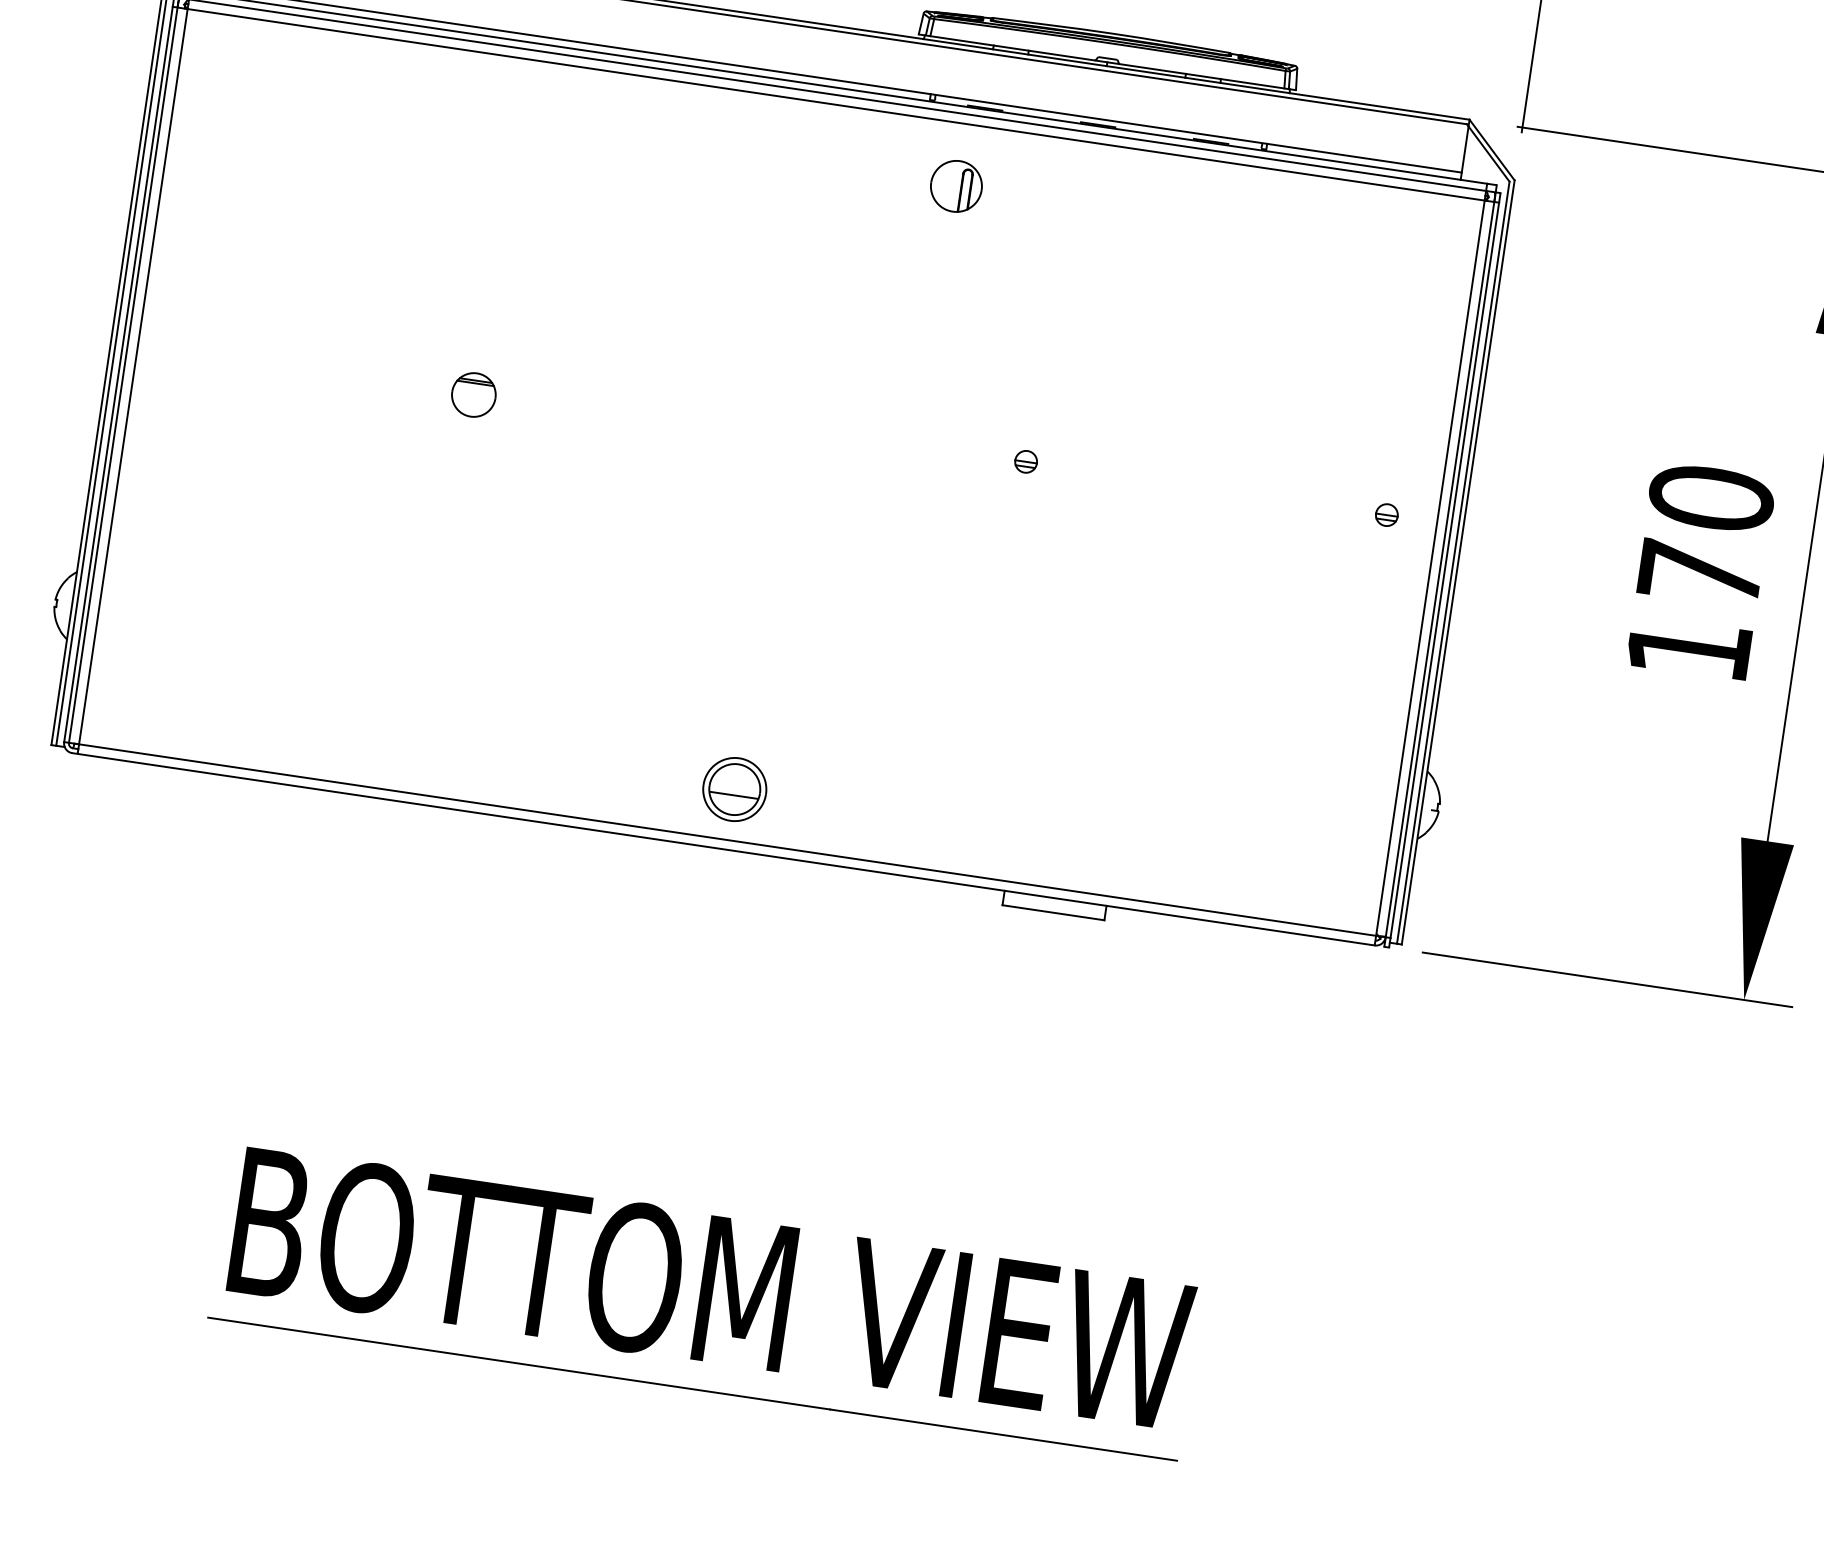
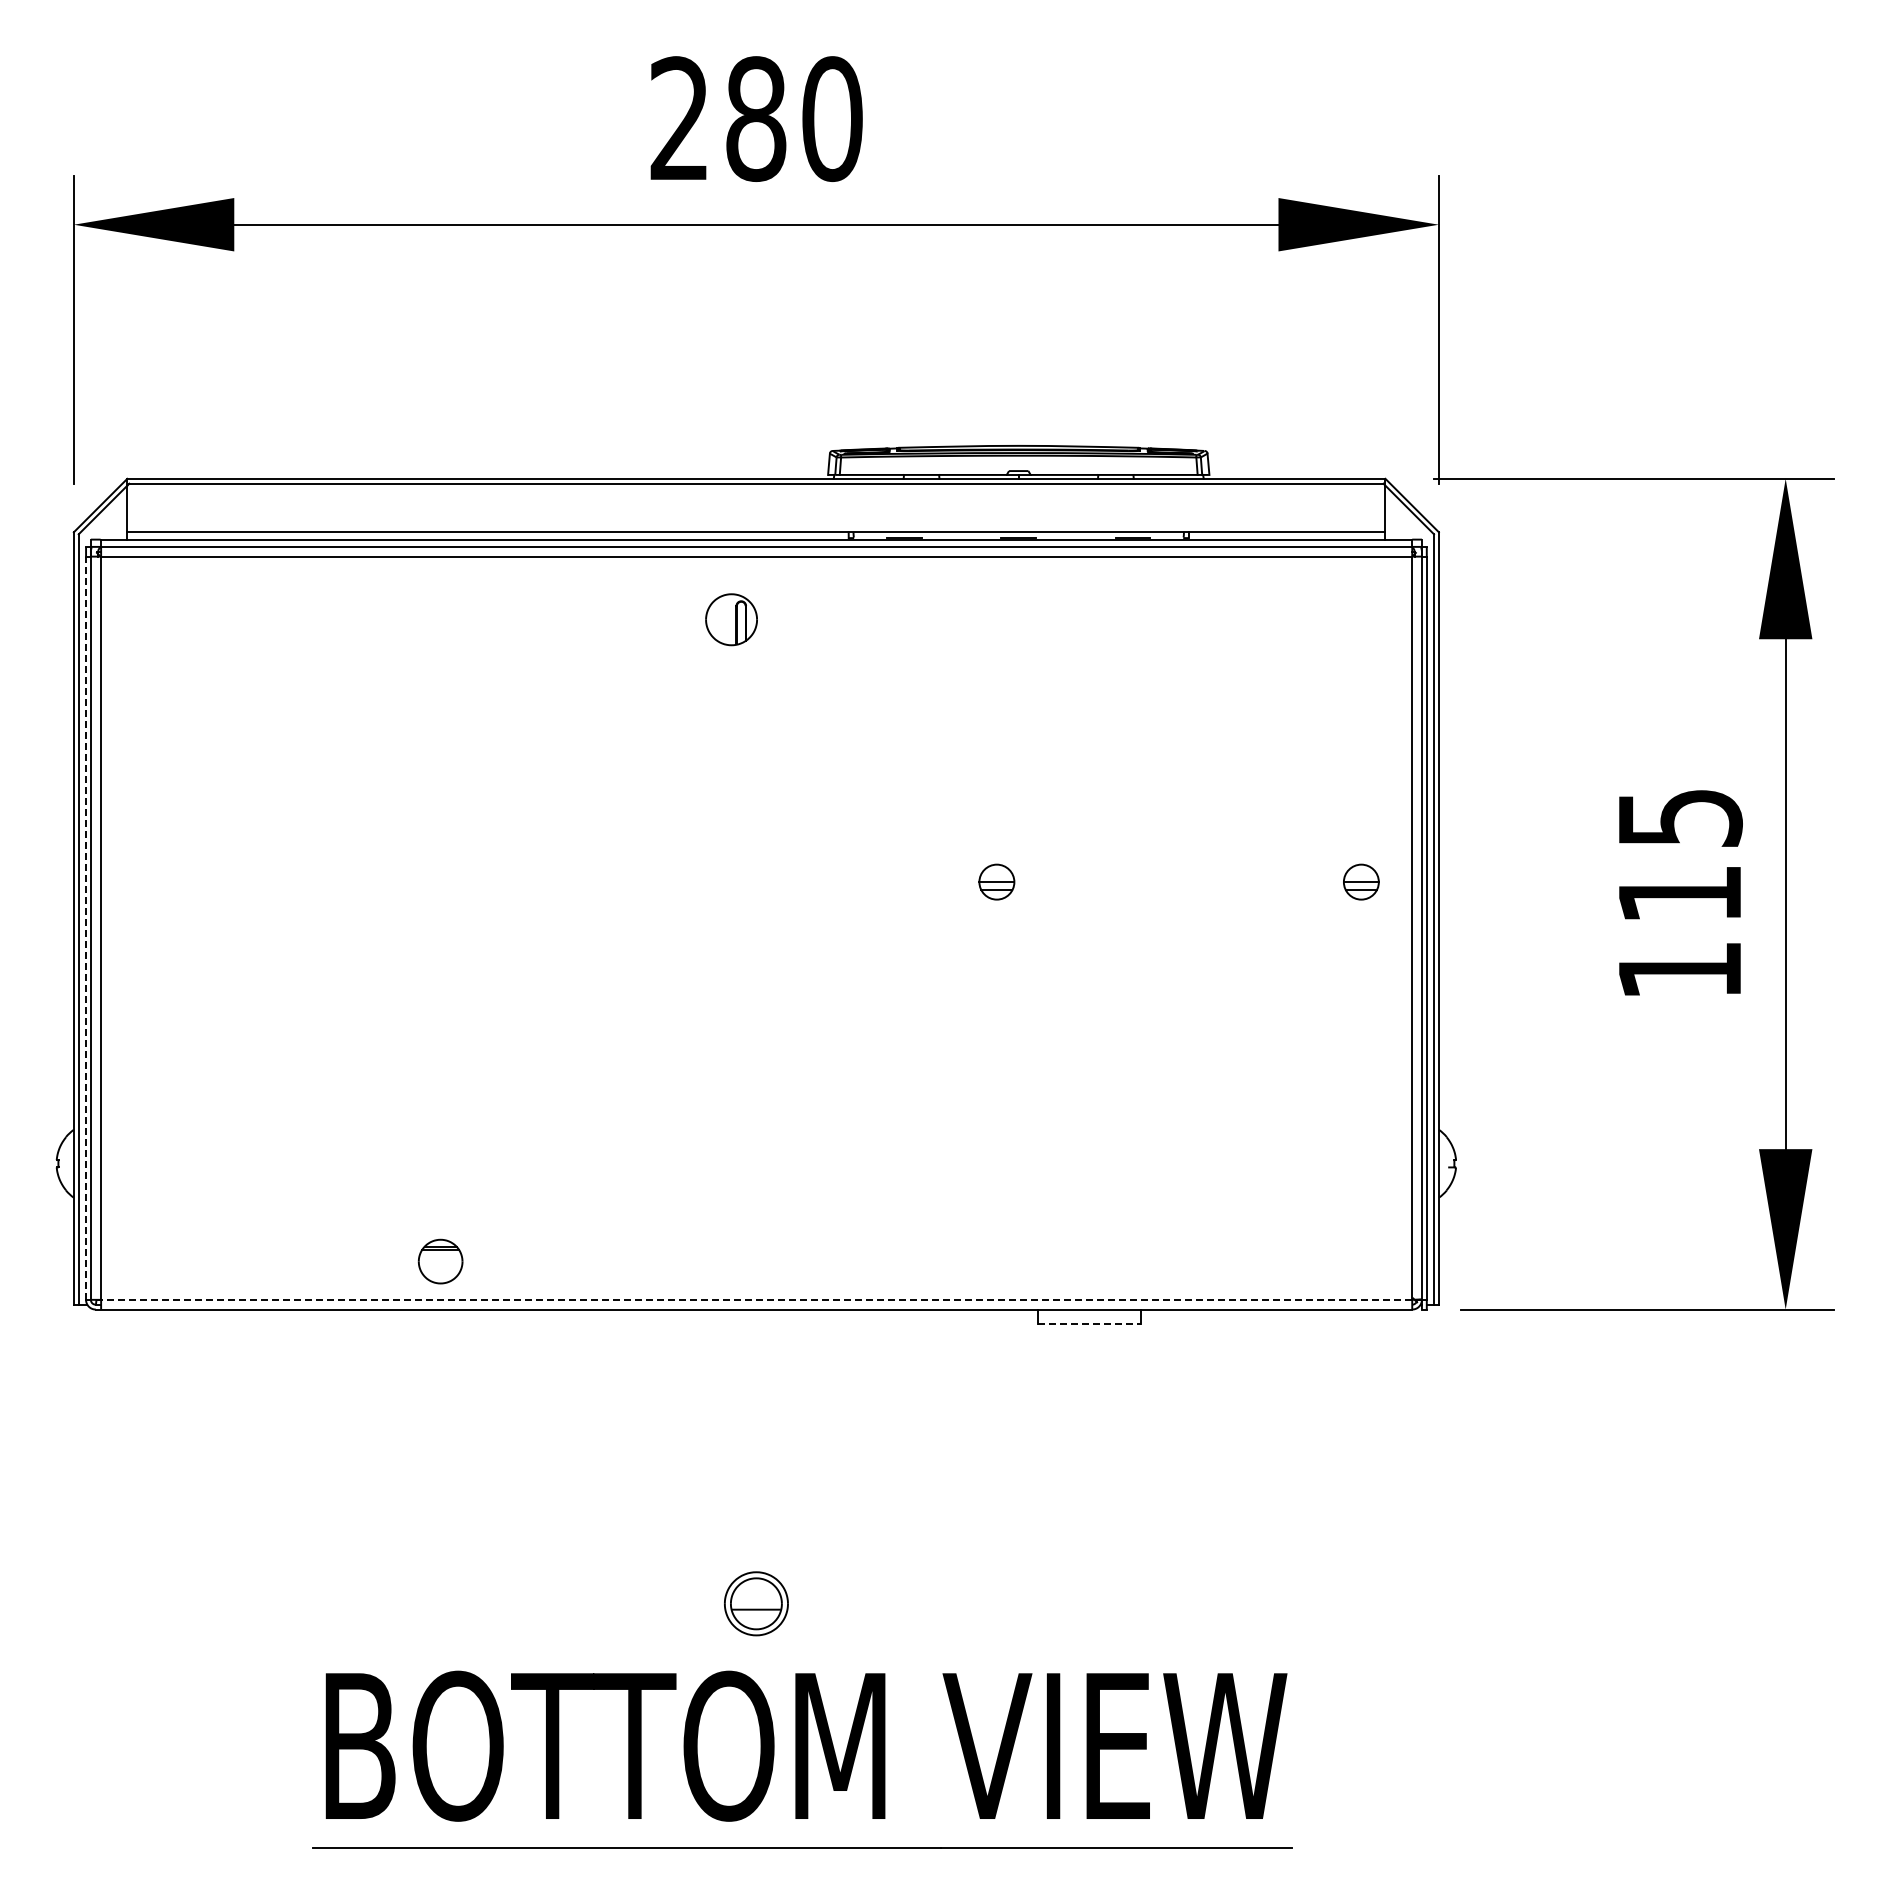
part: (956, 186) -> (731, 619), moved
line: (118, 374) -> (86, 928), solid -> dashed
part: (473, 394) -> (440, 1261), moved
part: (1025, 461) -> (996, 881), size x1.6
part: (1387, 514) -> (1361, 881), size x1.6
text: (1705, 534) -> (1679, 854), 170 -> 115
part: (734, 789) -> (756, 1603), moved
line: (725, 839) -> (754, 1299), solid -> dashed
line: (1054, 913) -> (1090, 1324), solid -> dashed

